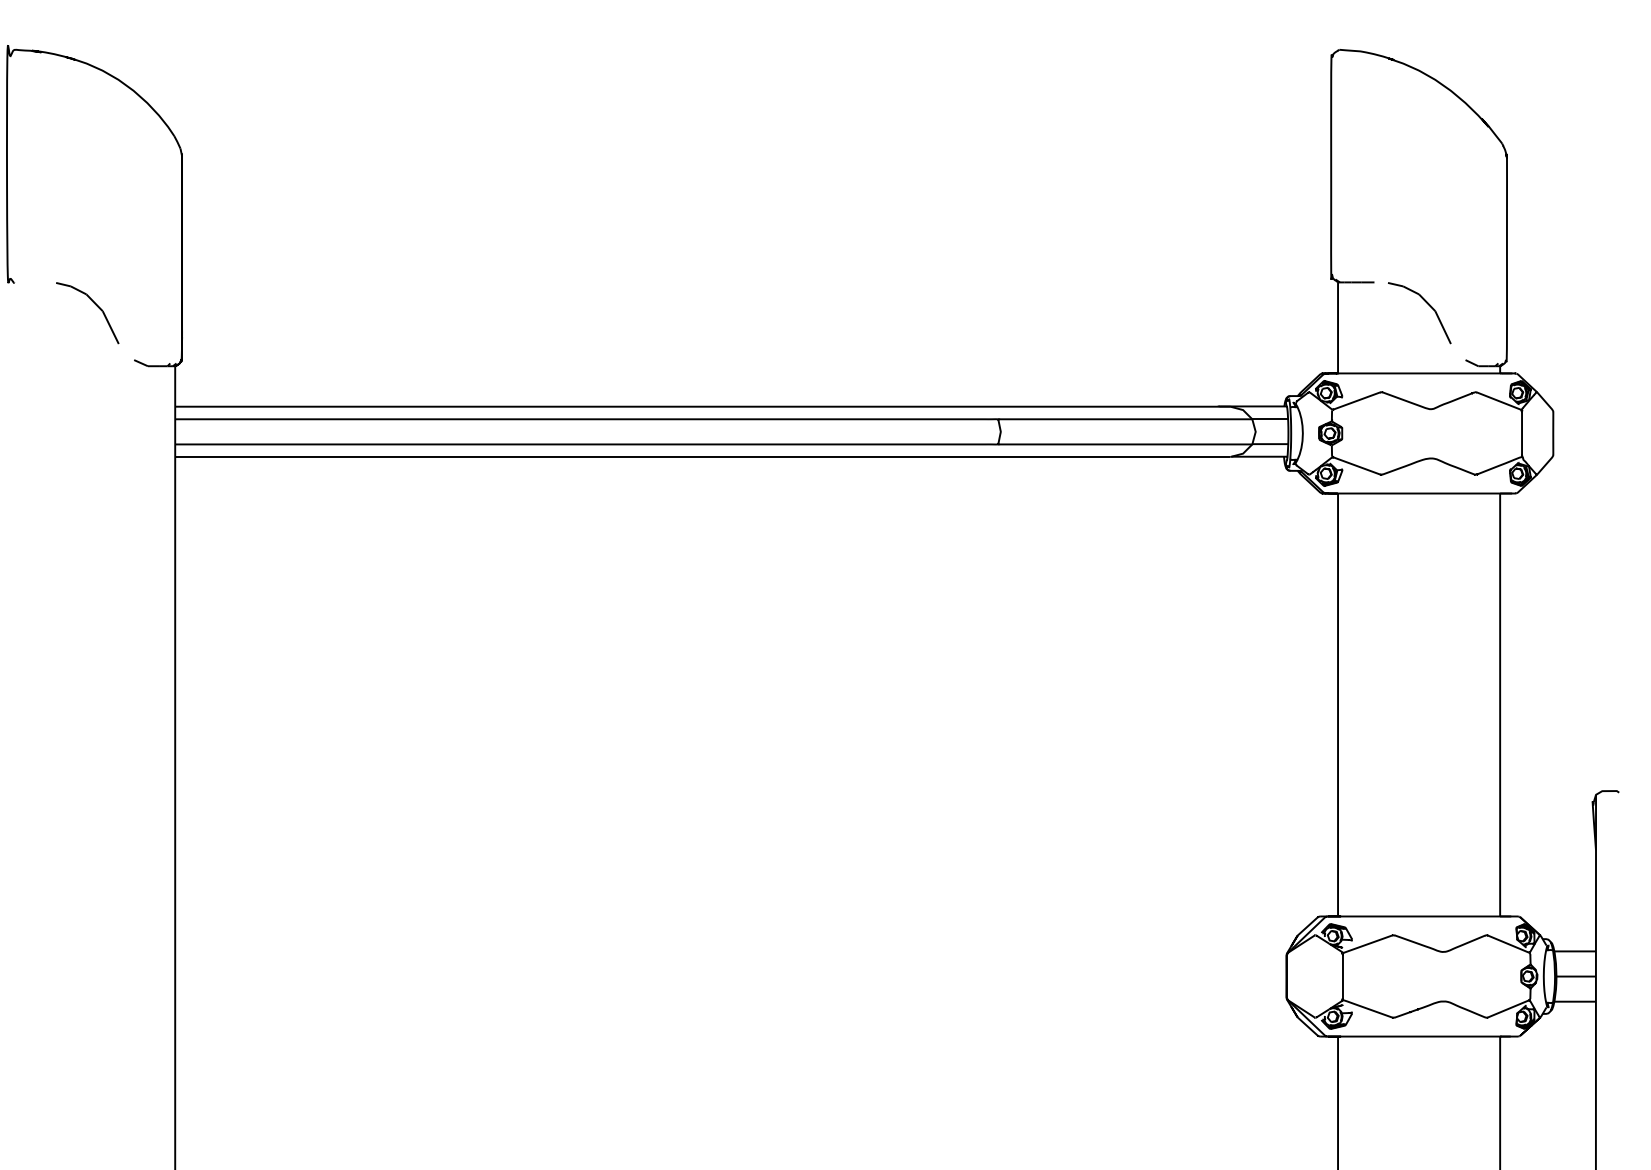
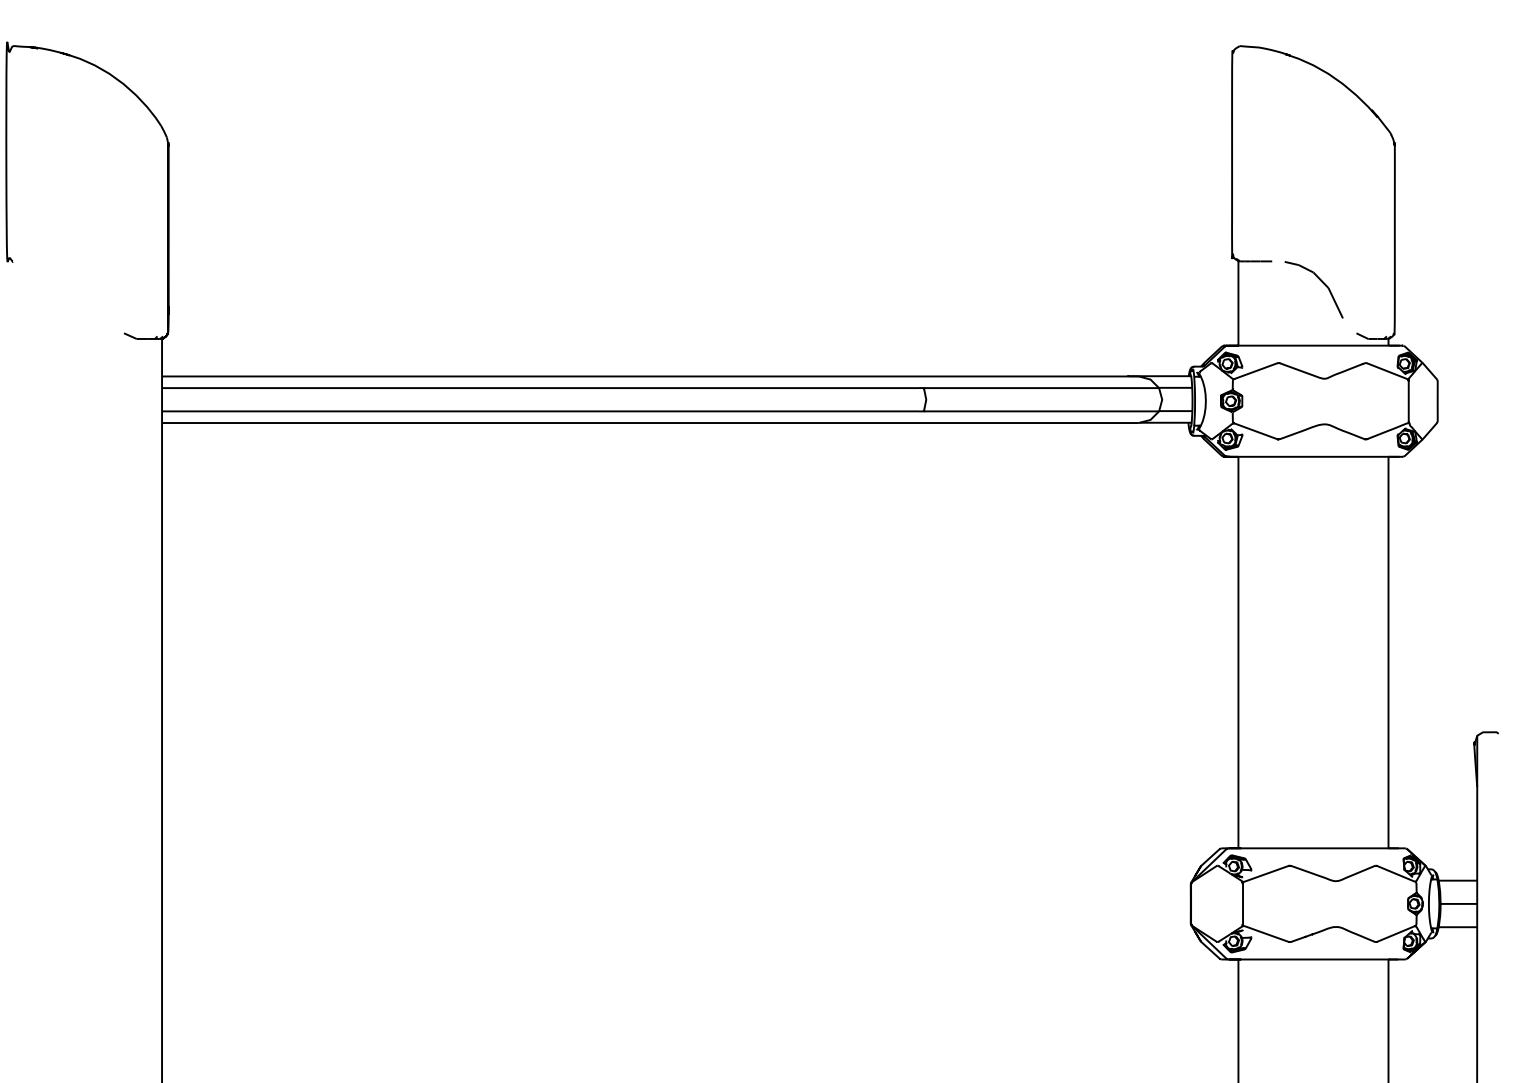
part: (94, 304) -> (87, 281), removed

